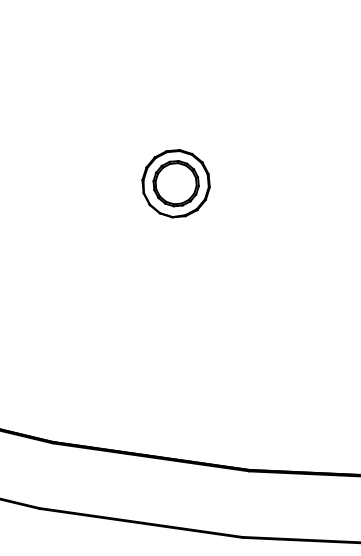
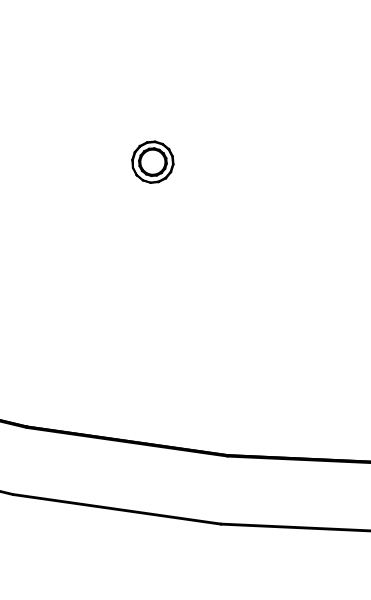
part: (175, 182) -> (152, 161), size x0.6

